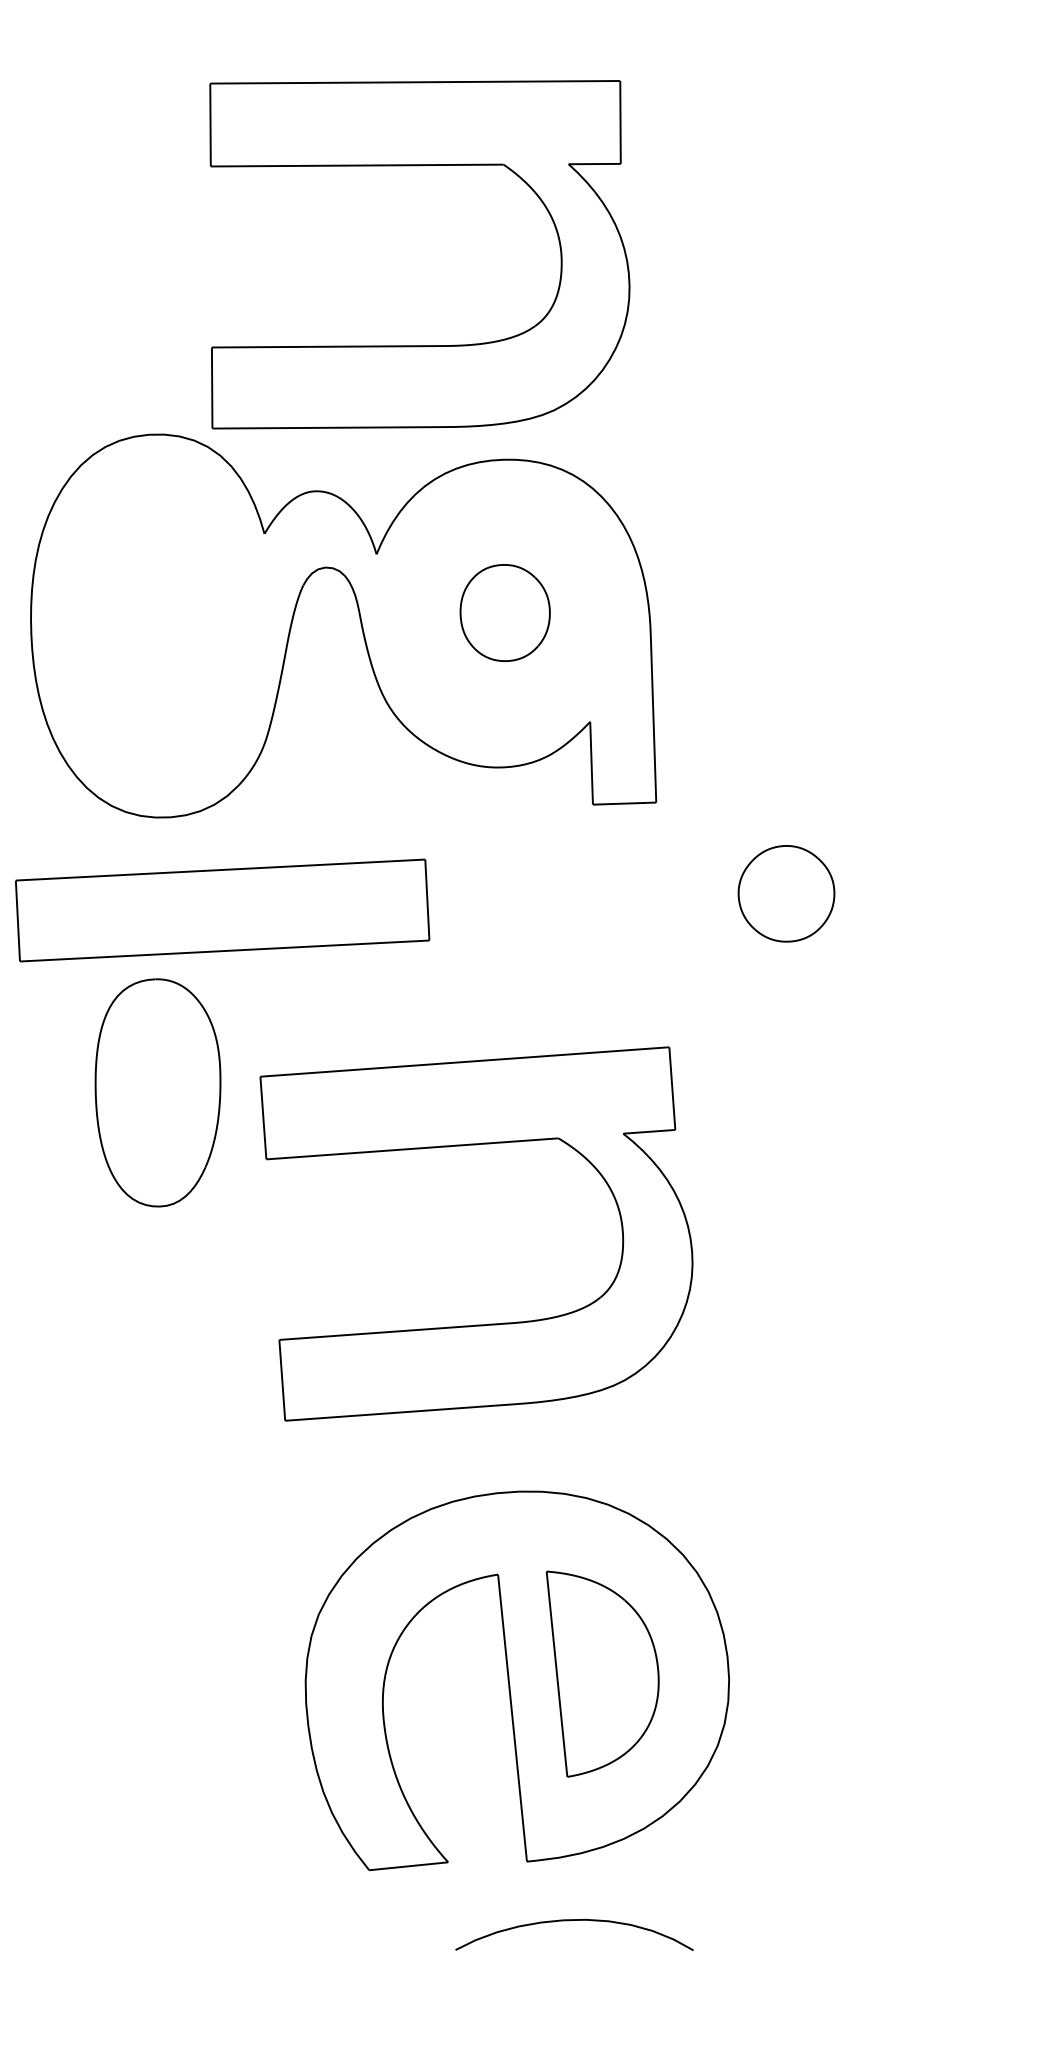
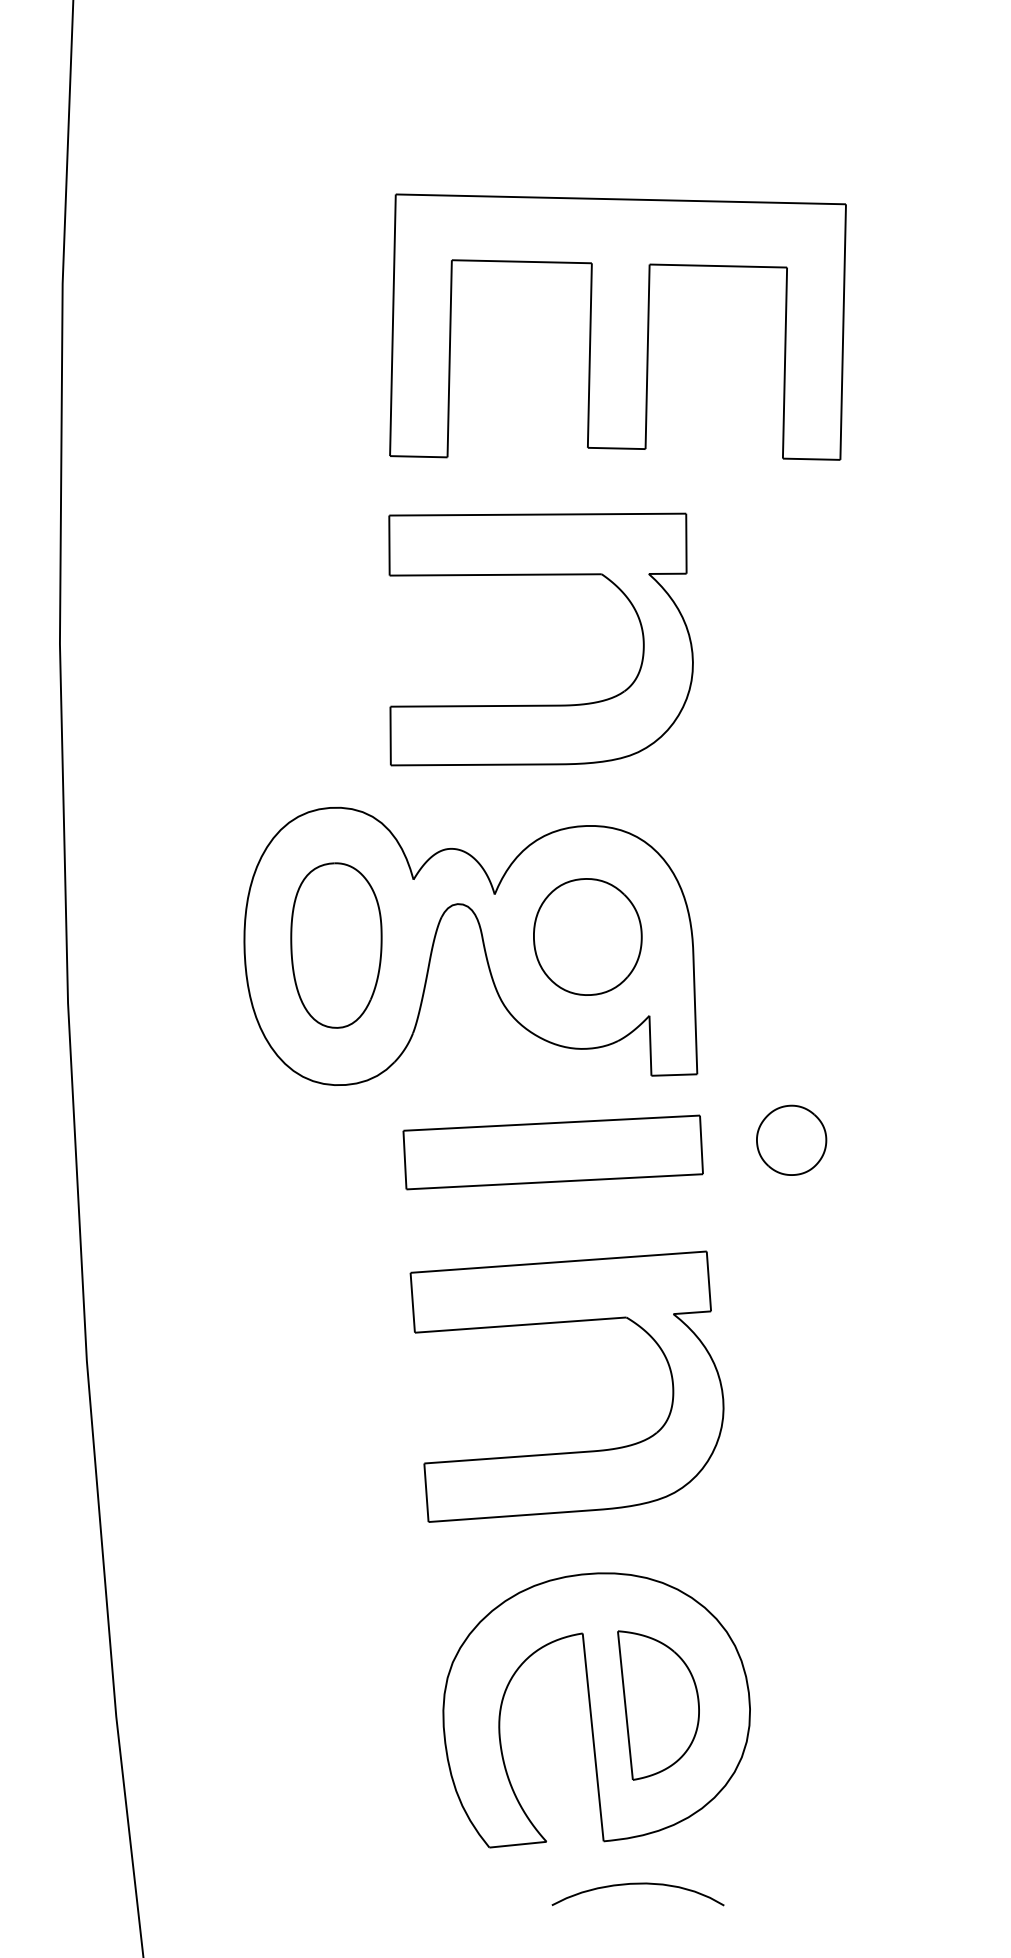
part: (419, 166) -> (540, 575), moved
part: (504, 612) -> (587, 936), size x1.67
part: (221, 910) -> (552, 1152), moved
part: (158, 1092) -> (336, 945), moved

